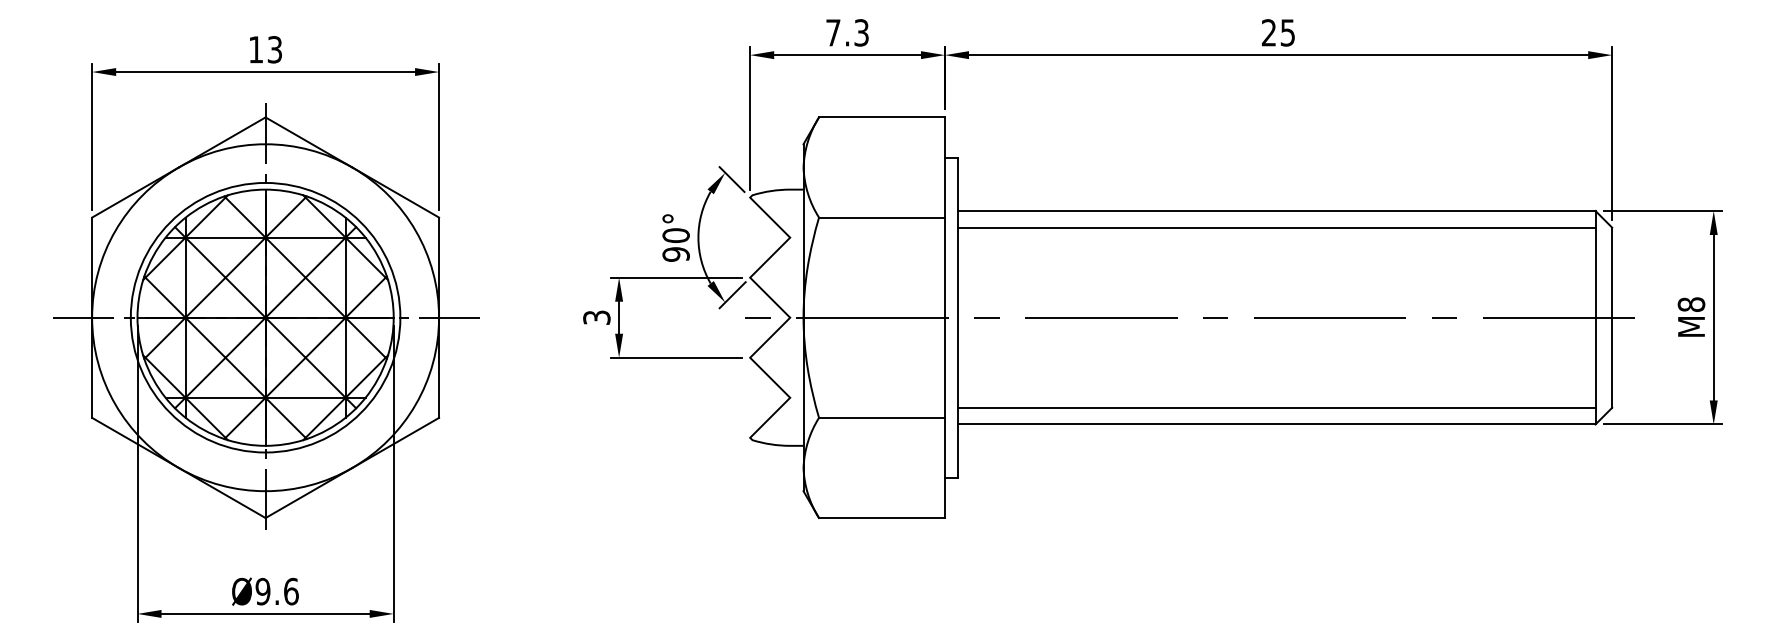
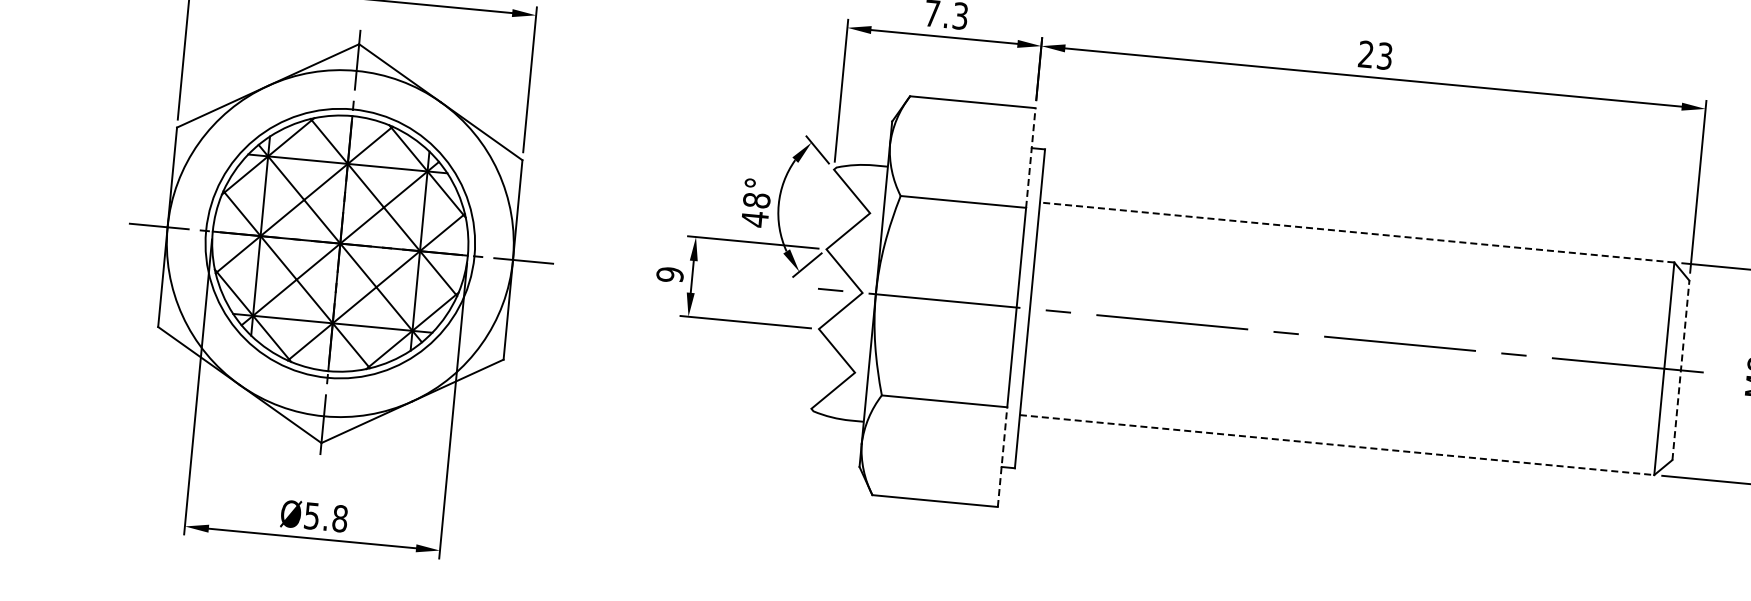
text: (1287, 32) -> (1384, 55), 25 -> 23
line: (944, 167) -> (1030, 157), solid -> dashed
line: (1276, 210) -> (1356, 232), solid -> dashed
line: (1276, 227) -> (1355, 248), removed
text: (675, 245) -> (755, 210), 90° -> 48°
text: (596, 317) -> (669, 274), 3 -> 9
line: (1612, 317) -> (1681, 370), solid -> dashed
line: (1276, 407) -> (1338, 428), removed
line: (1276, 424) -> (1336, 445), solid -> dashed
line: (944, 467) -> (1002, 456), solid -> dashed
text: (276, 591) -> (325, 517), Ø9.6 -> Ø5.8

